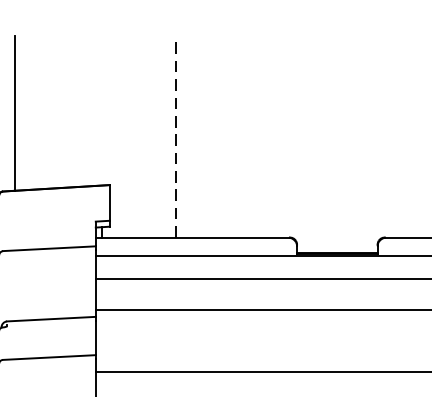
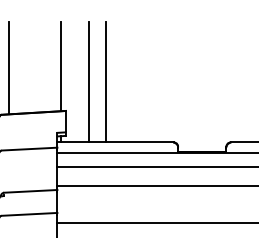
line: (102, 110) -> (61, 66), added
line: (147, 135) -> (88, 81), added
line: (175, 135) -> (105, 81), dashed -> solid

